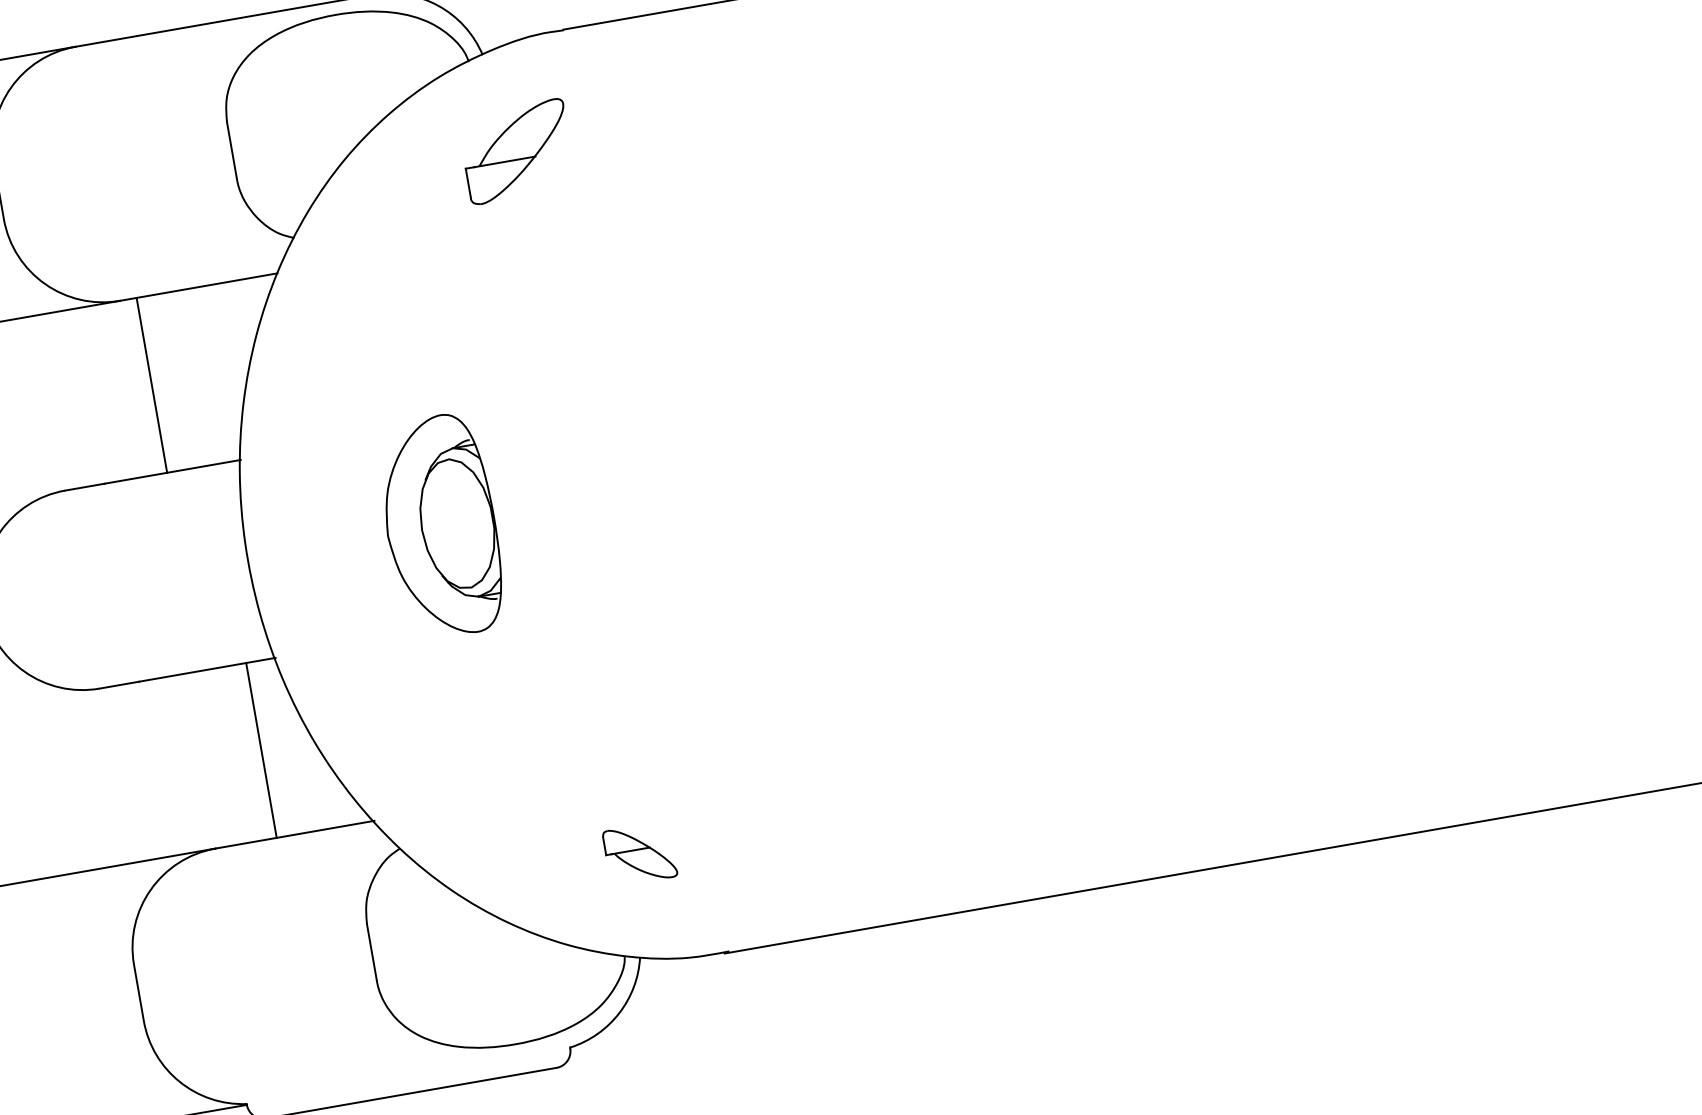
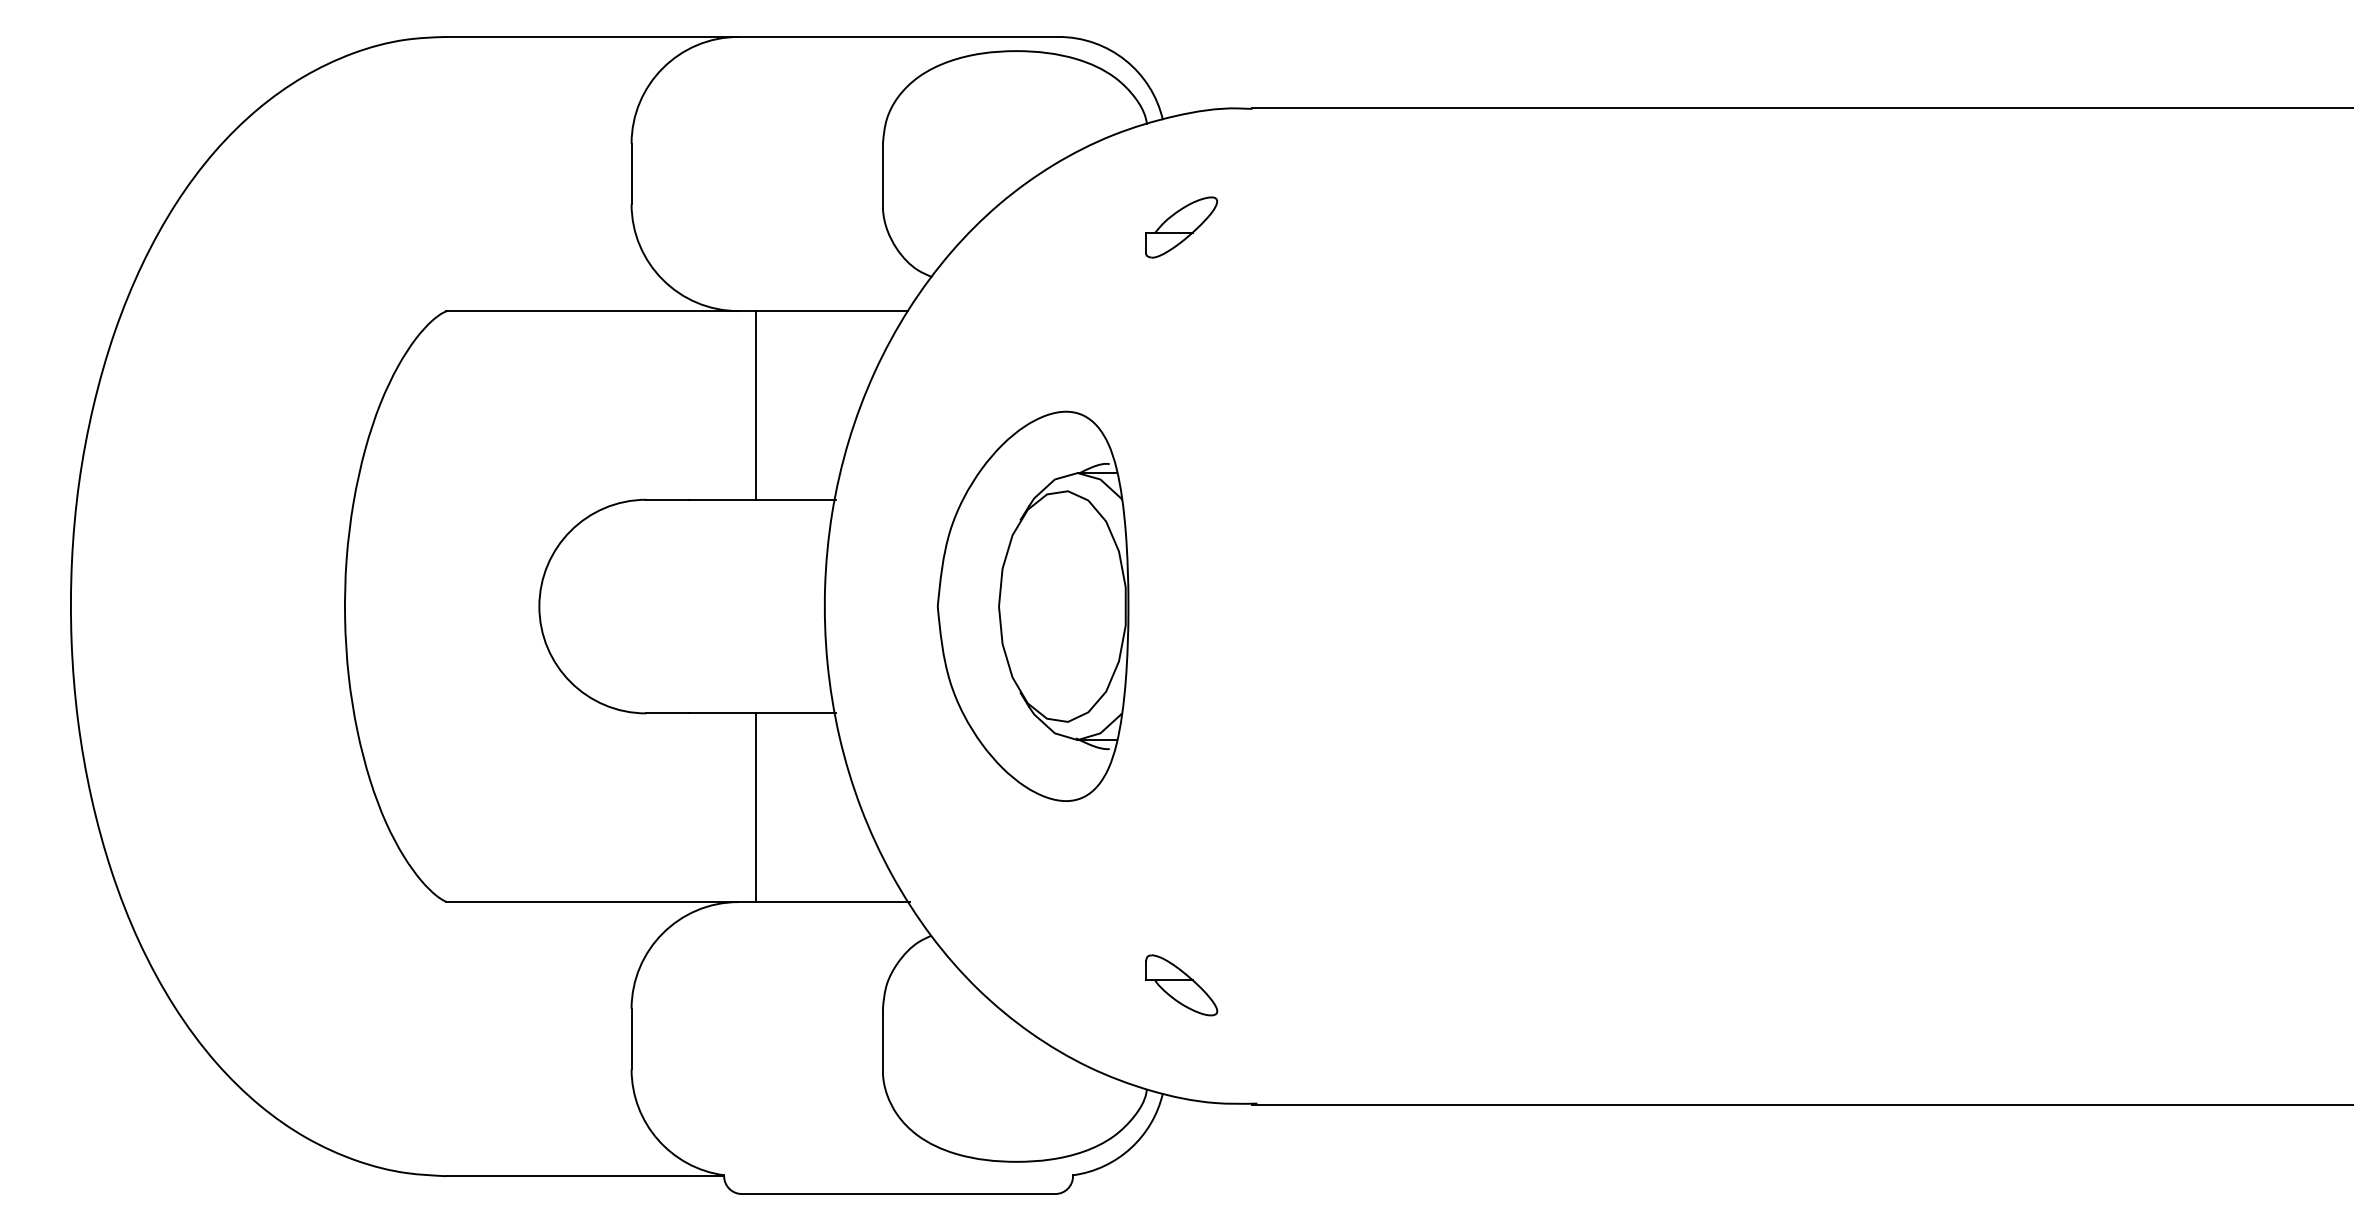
part: (517, 151) -> (1181, 227), size x0.62
part: (440, 526) -> (1032, 605), size x1.67
line: (261, 750) -> (756, 807), moved

